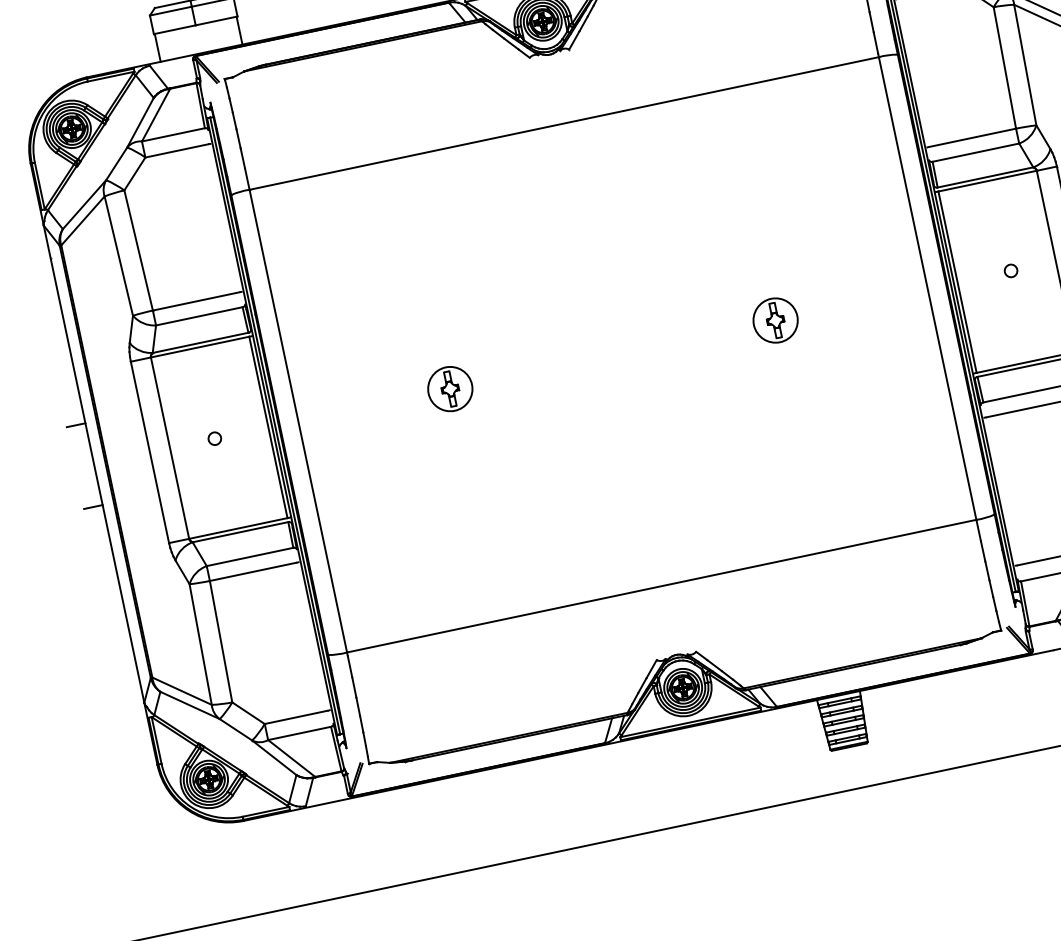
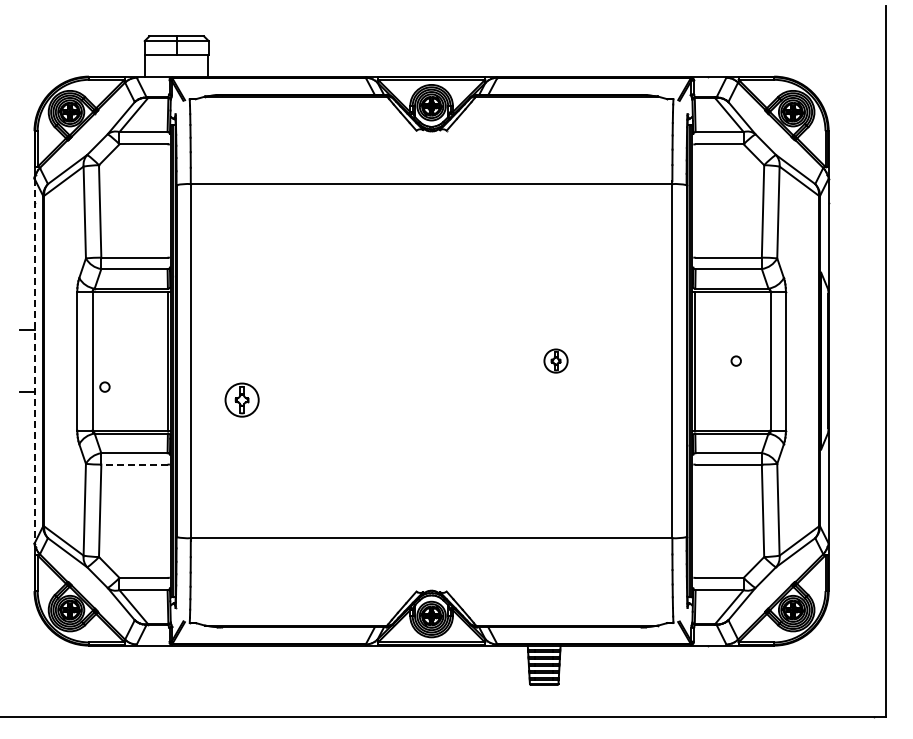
part: (774, 319) -> (555, 360), size x0.7
part: (449, 388) -> (241, 399), moved
circle: (214, 438) -> (104, 386), moved
line: (94, 464) -> (34, 361), solid -> dashed
line: (251, 572) -> (133, 464), solid -> dashed

